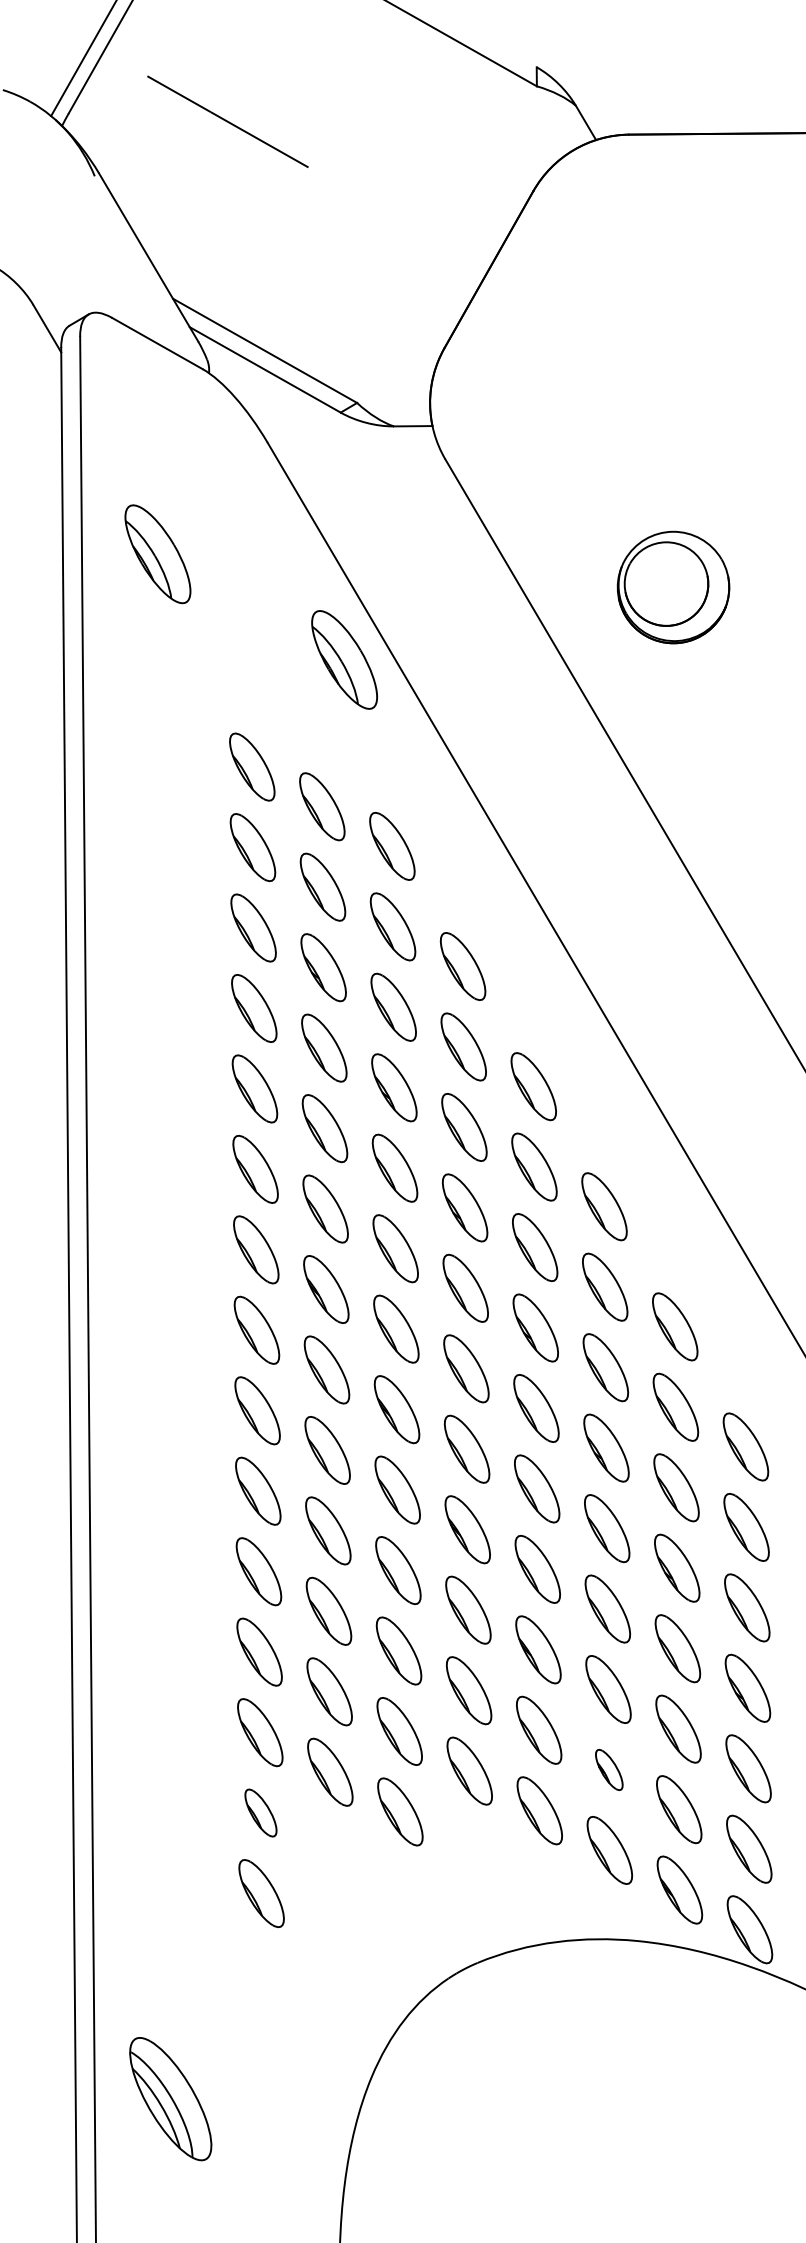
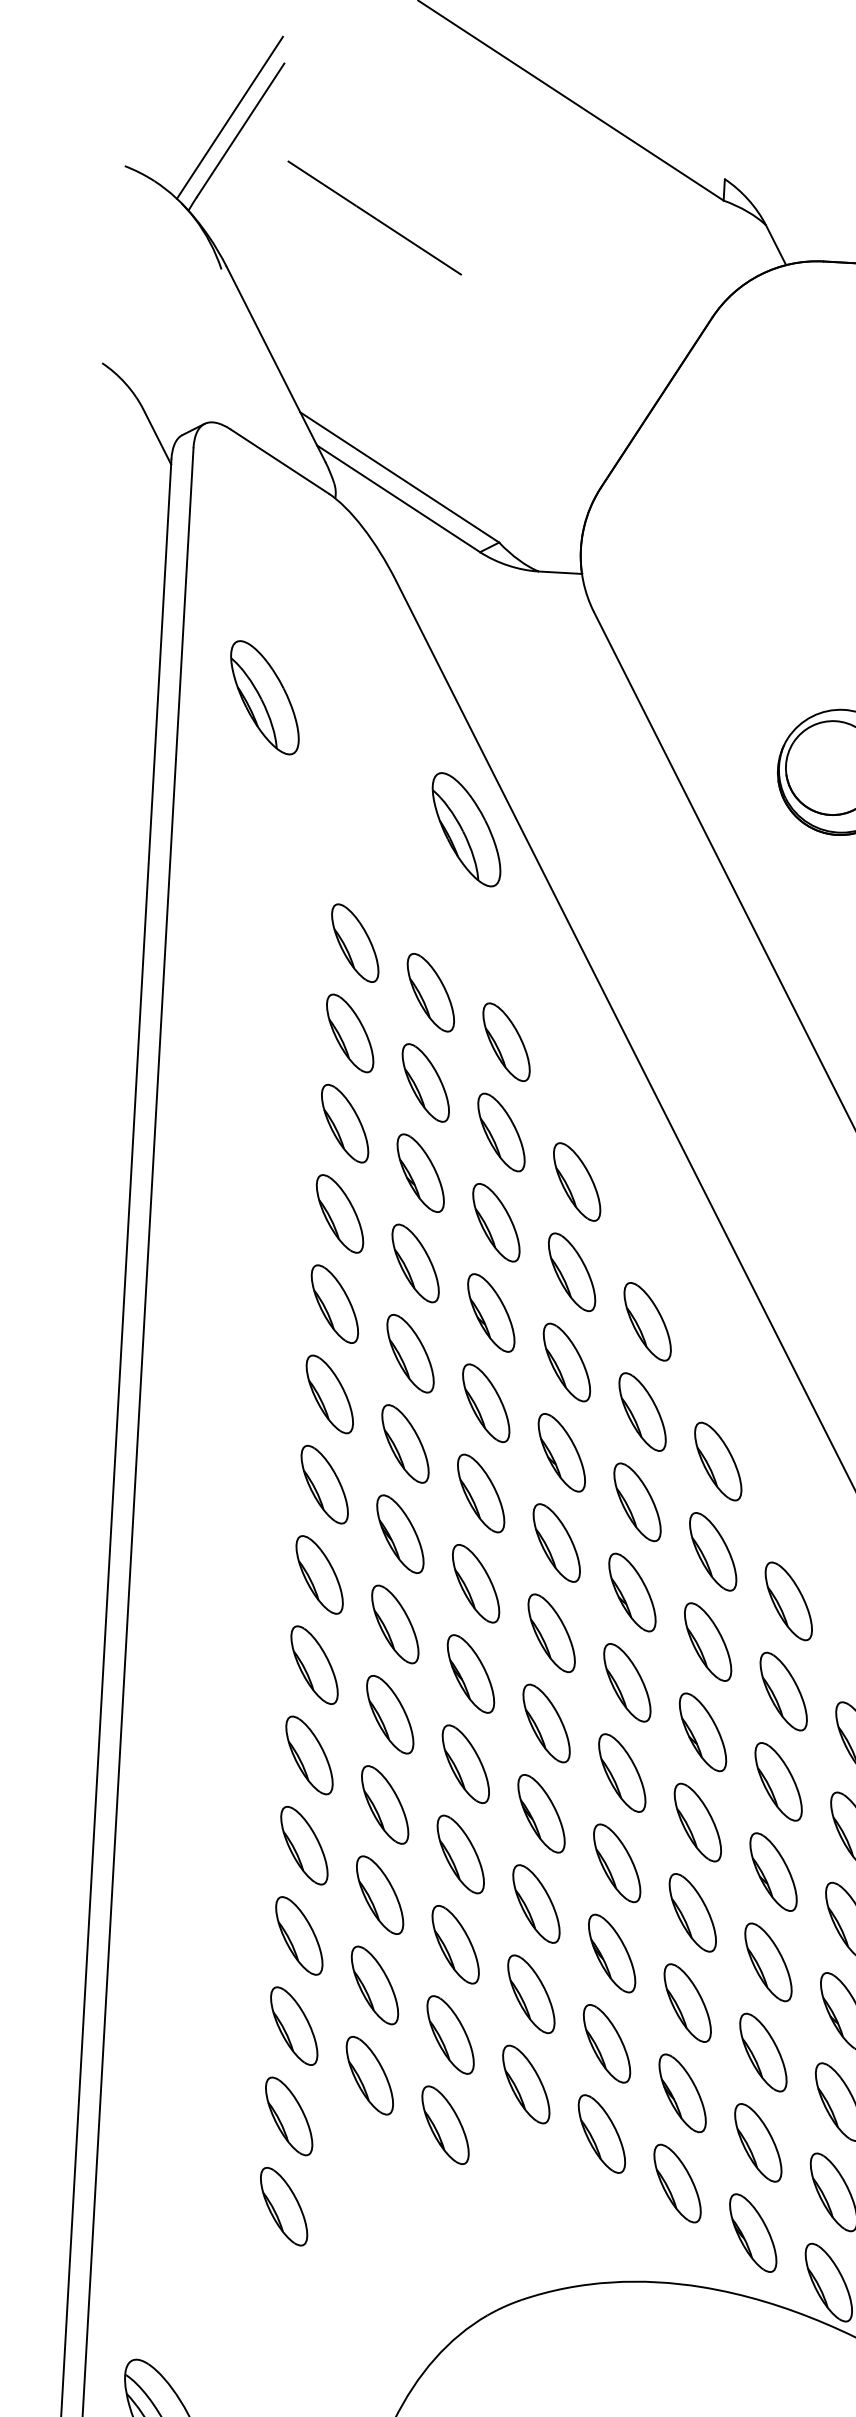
part: (609, 1769) -> (683, 2092), size x1.67
part: (260, 1812) -> (288, 2115), size x1.43

